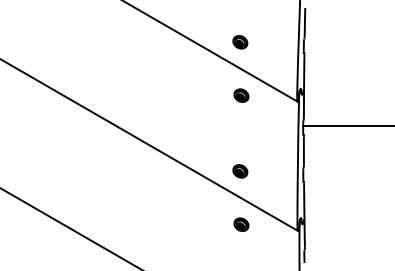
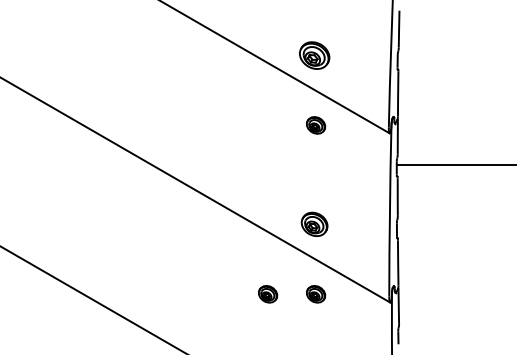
part: (240, 42) -> (314, 55), size x1.6
part: (240, 171) -> (314, 224), size x1.4
part: (205, 224) -> (268, 294), added

